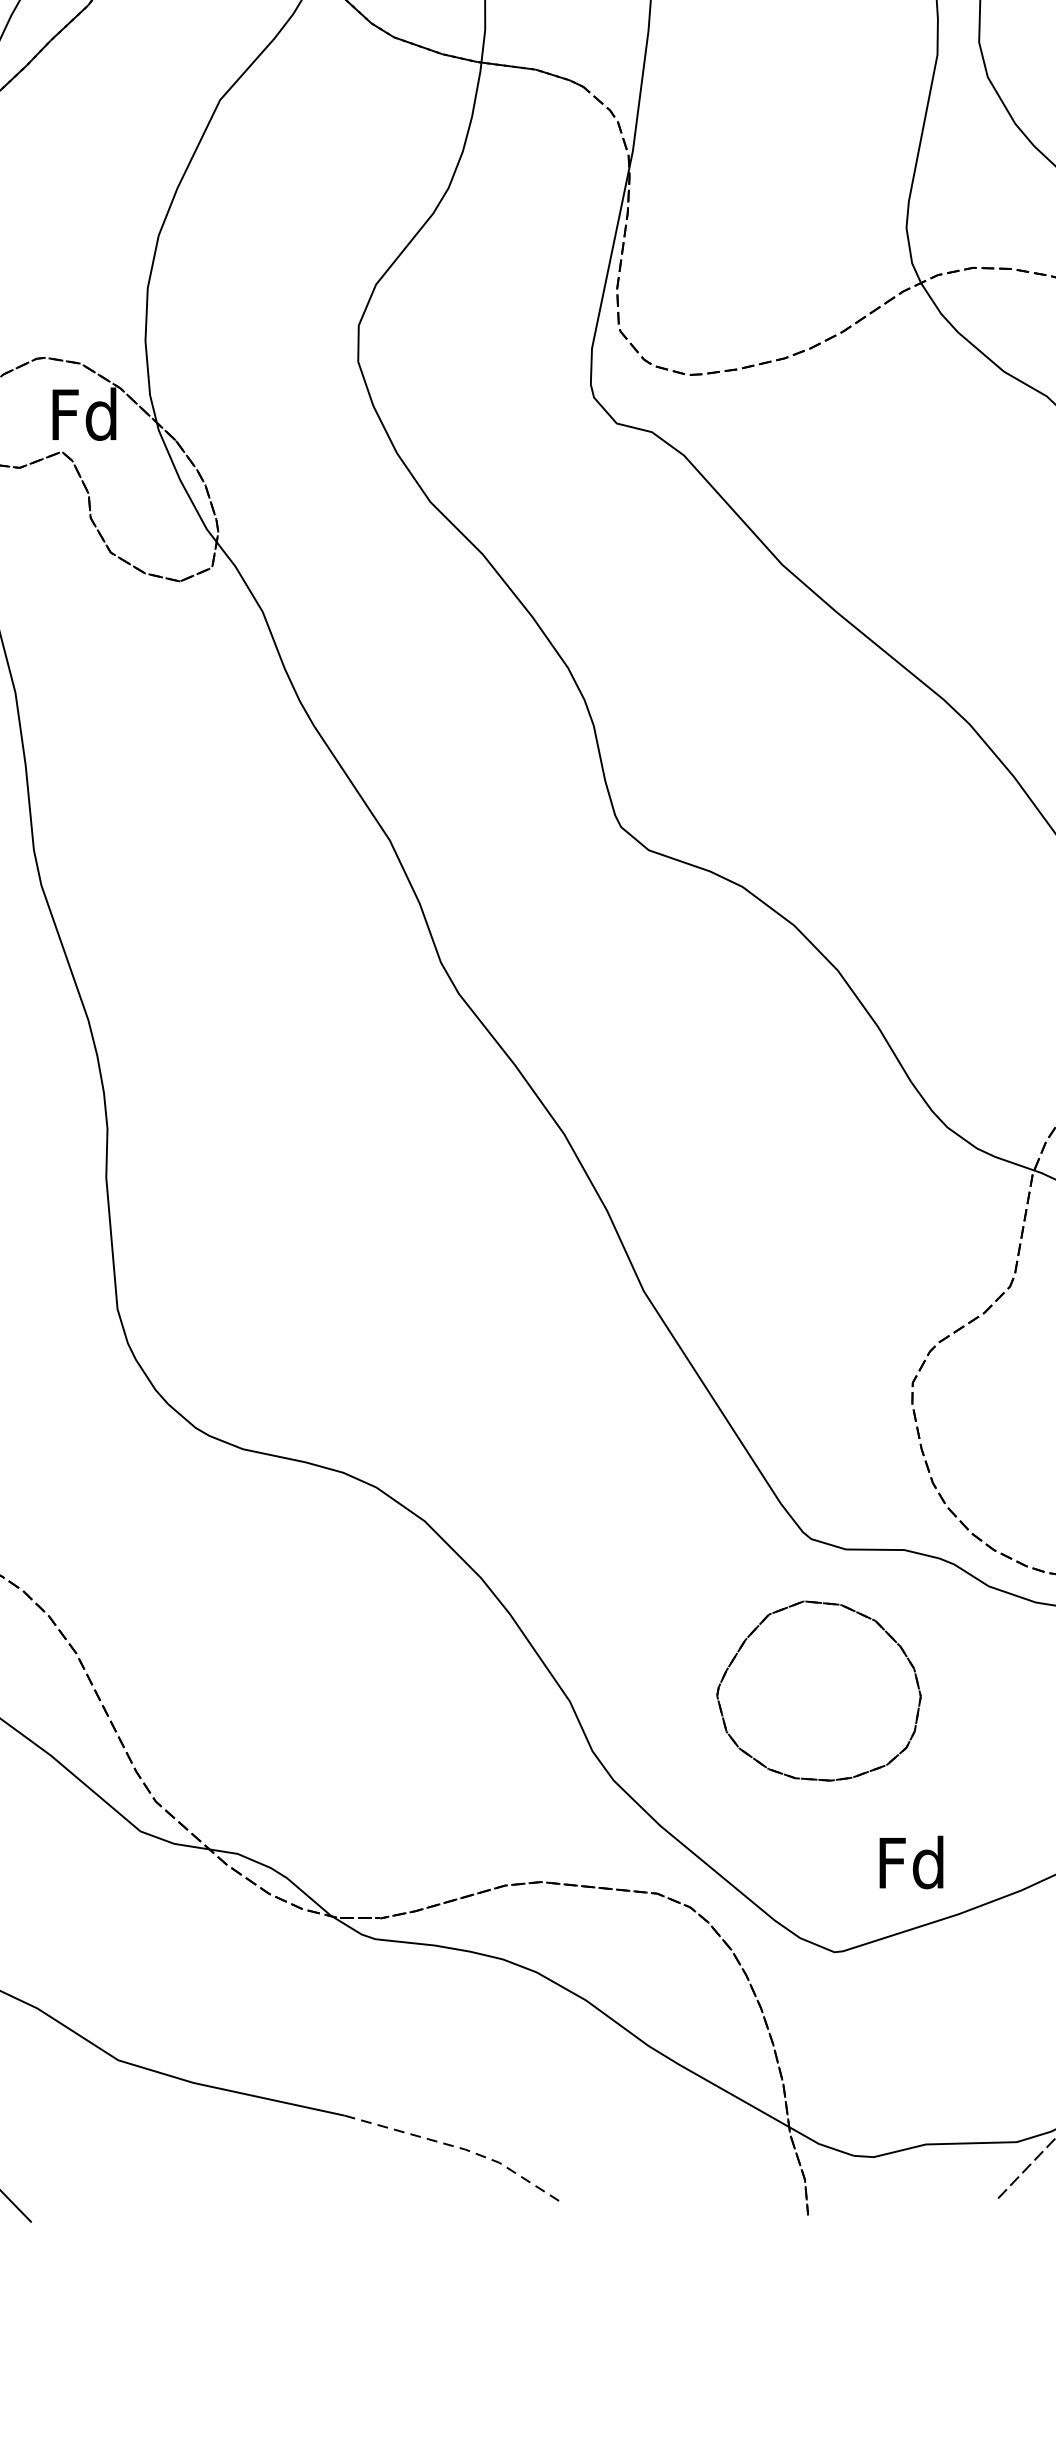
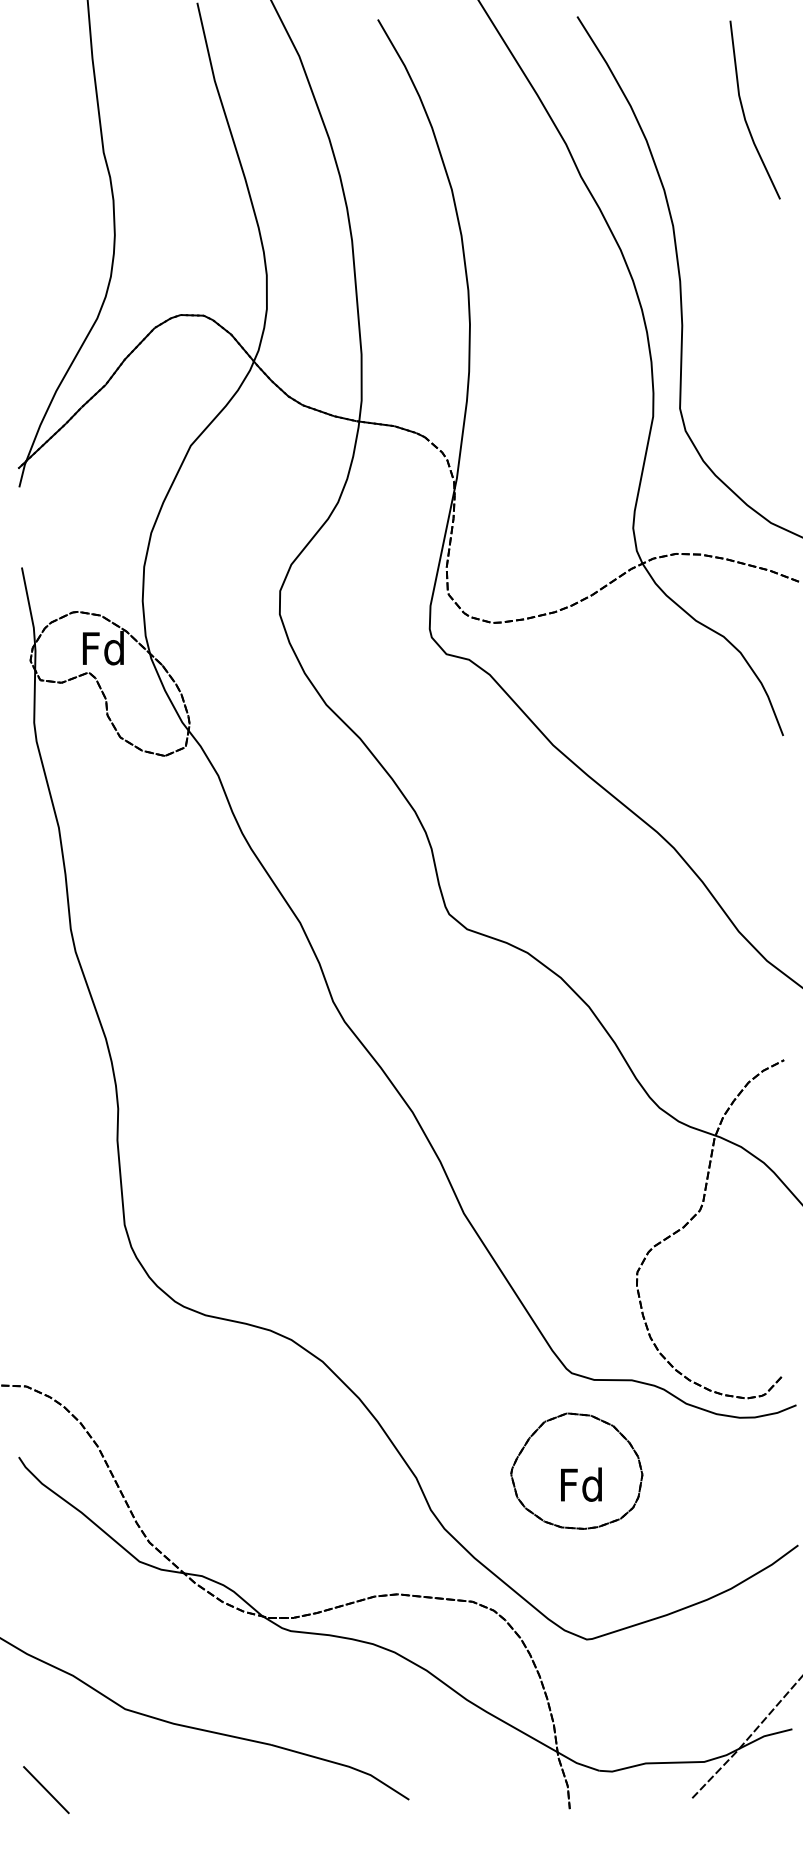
text: (911, 1862) -> (581, 1484), moved
line: (458, 2147) -> (344, 1765), dashed -> solid

